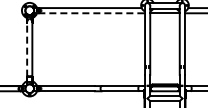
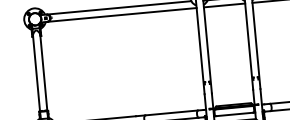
line: (92, 13) -> (123, 15), dashed -> solid
line: (27, 48) -> (36, 72), dashed -> solid

